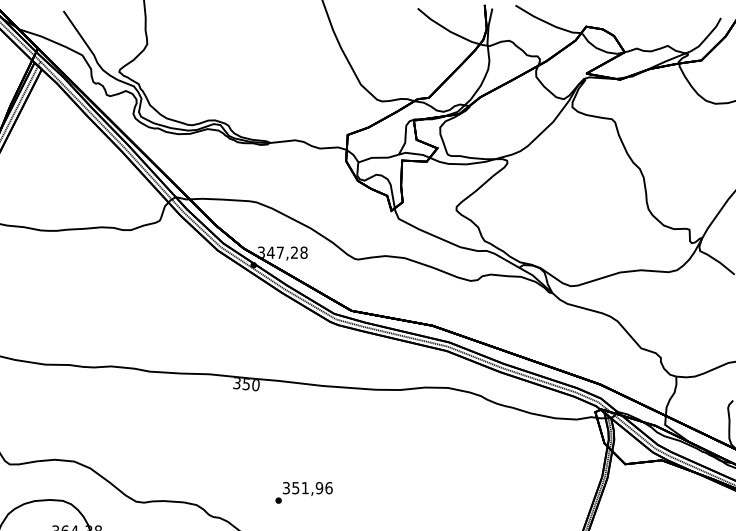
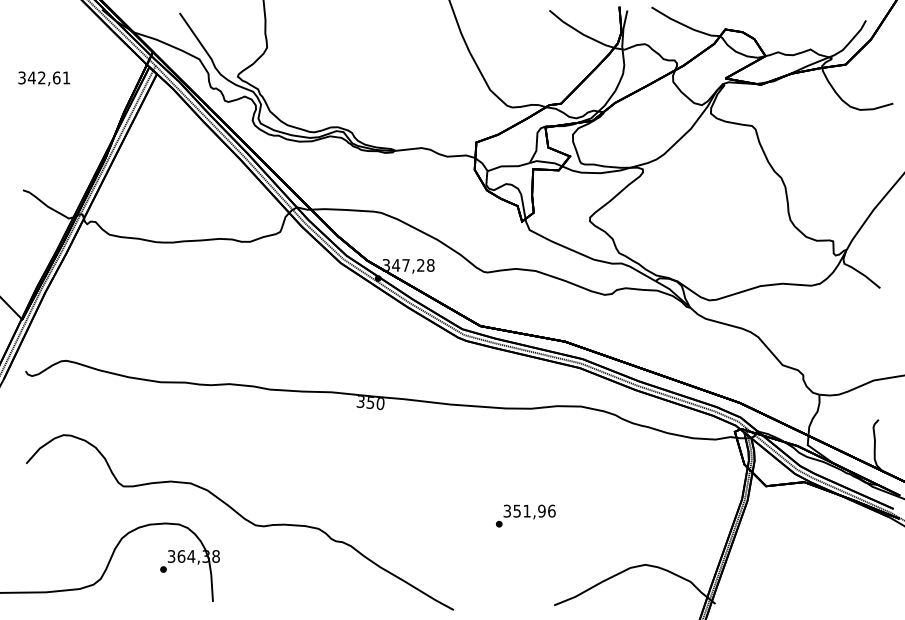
text: (303, 492) -> (525, 515), moved

